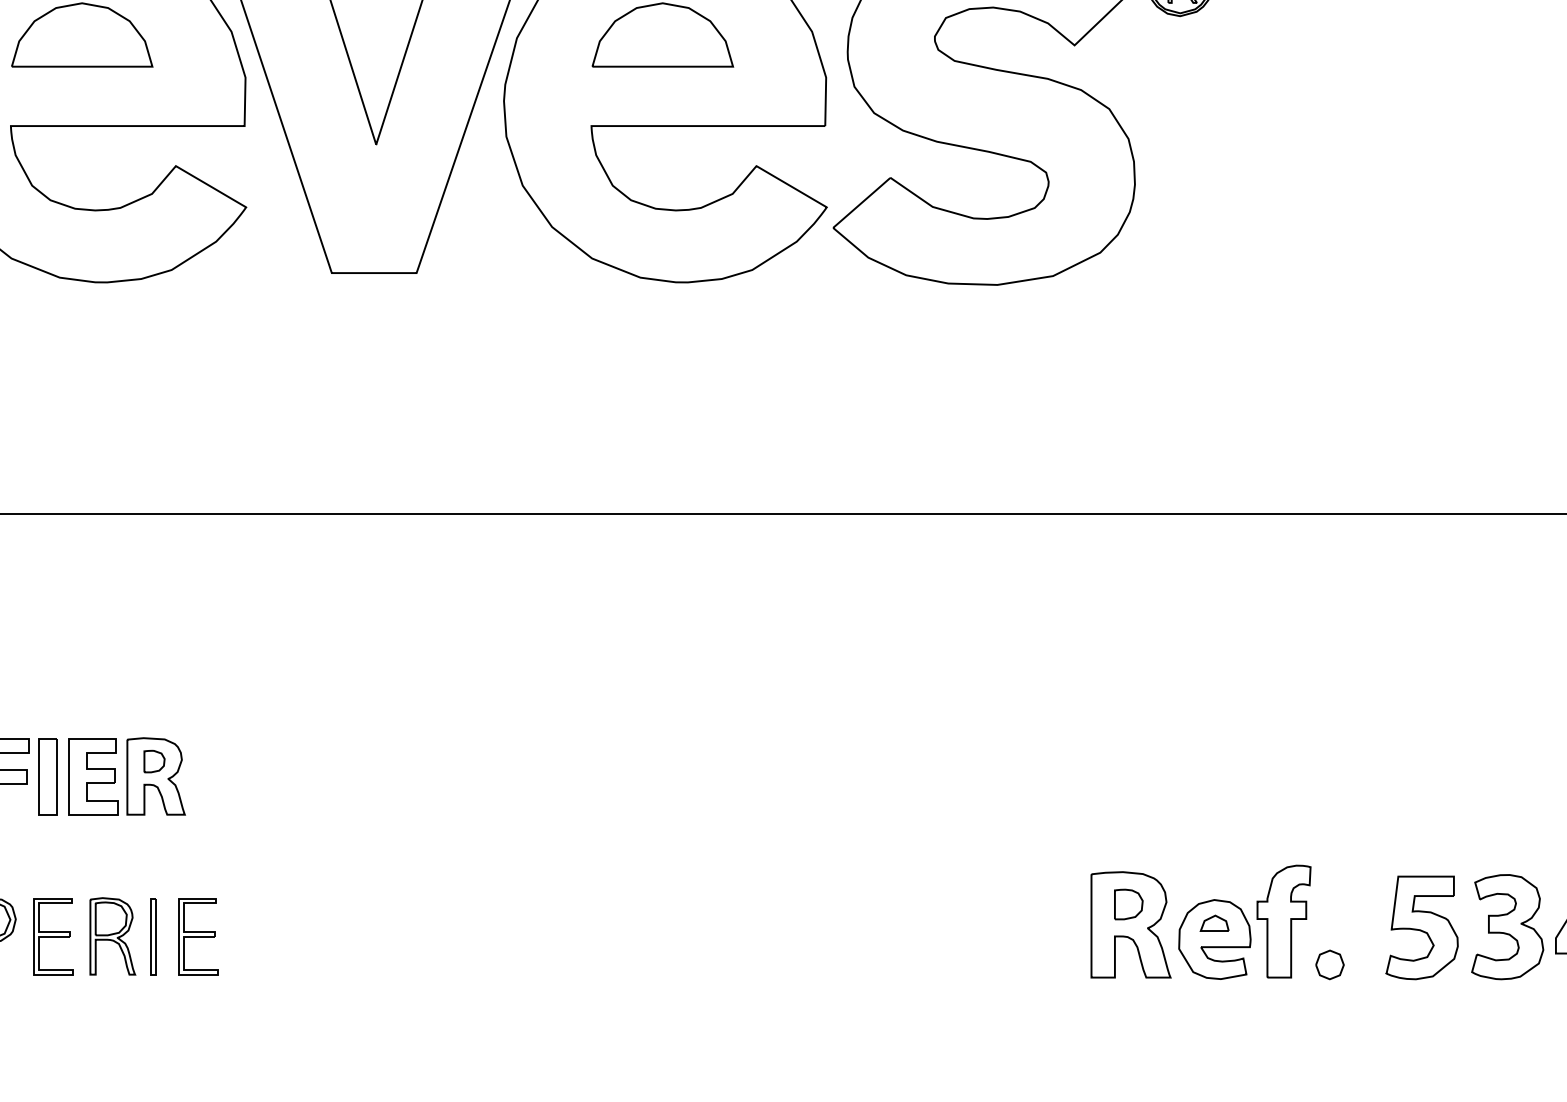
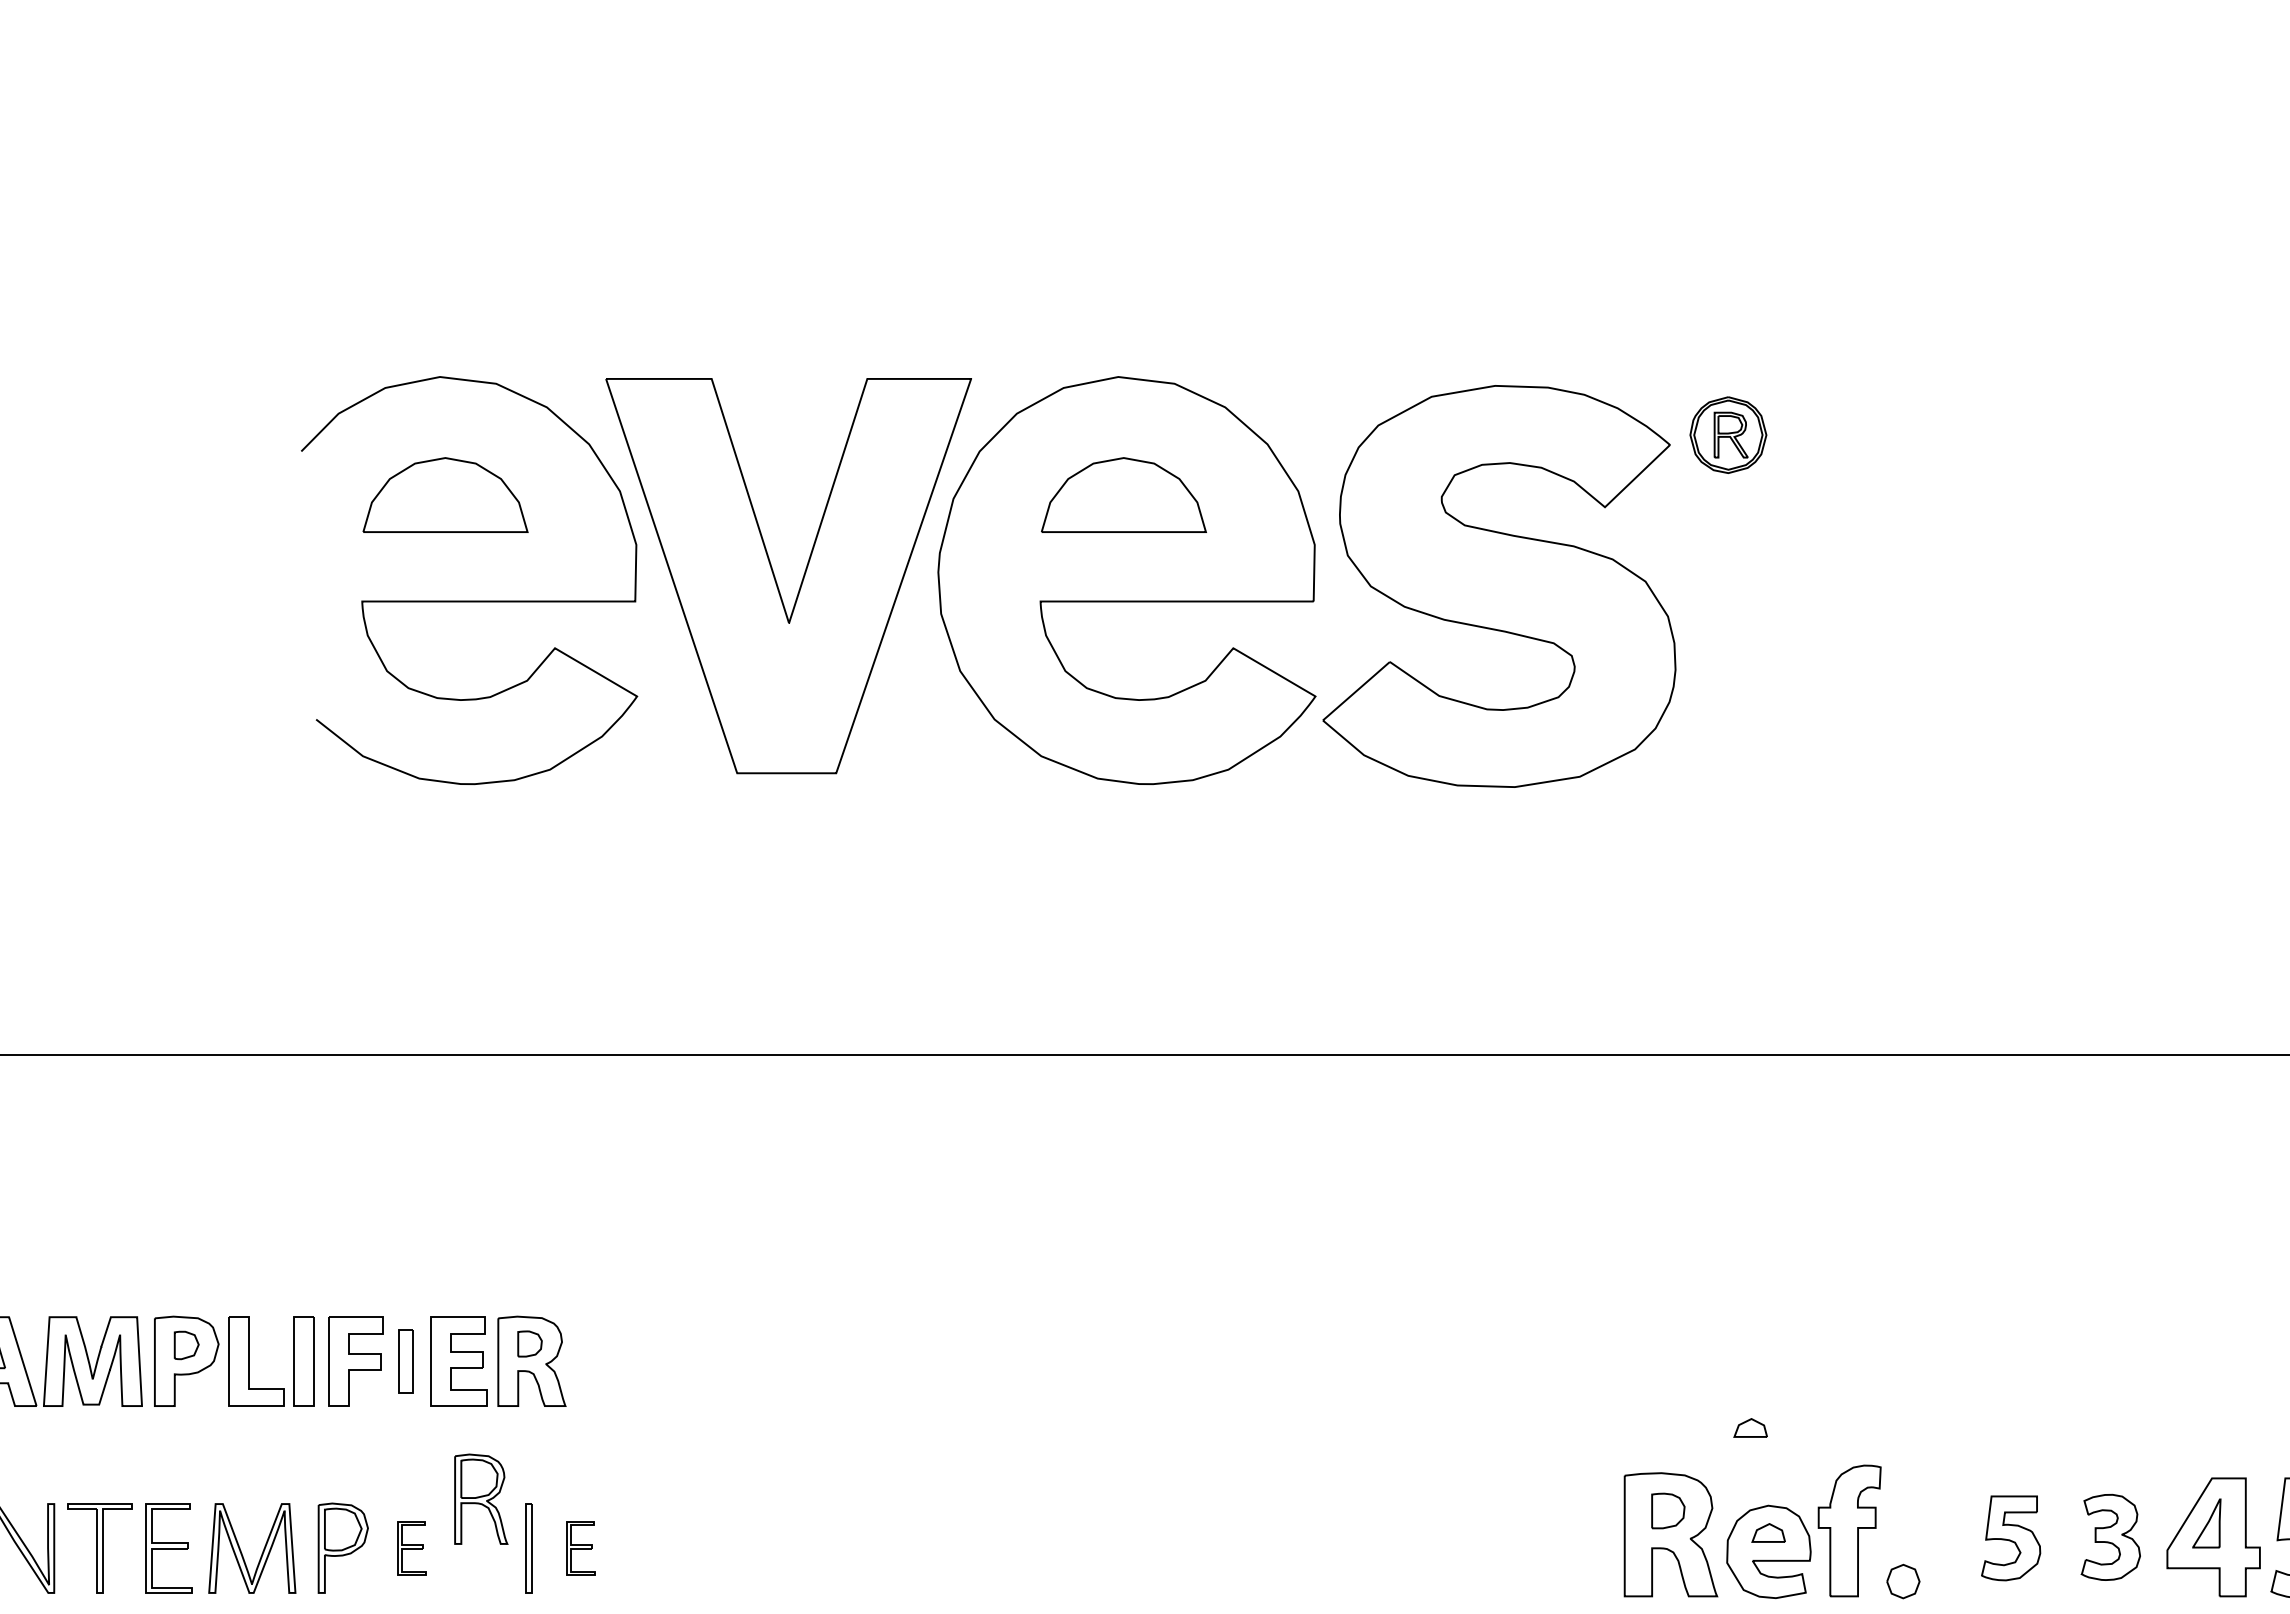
part: (47, 776) -> (405, 1361), size x0.7
part: (1199, 833) -> (1750, 1427), added
part: (1507, 927) -> (2110, 1537), size x0.7
part: (1421, 928) -> (2010, 1538), size x0.7
part: (112, 935) -> (481, 1498), moved
part: (53, 936) -> (411, 1548), size x0.6
part: (197, 936) -> (580, 1548), size x0.6

